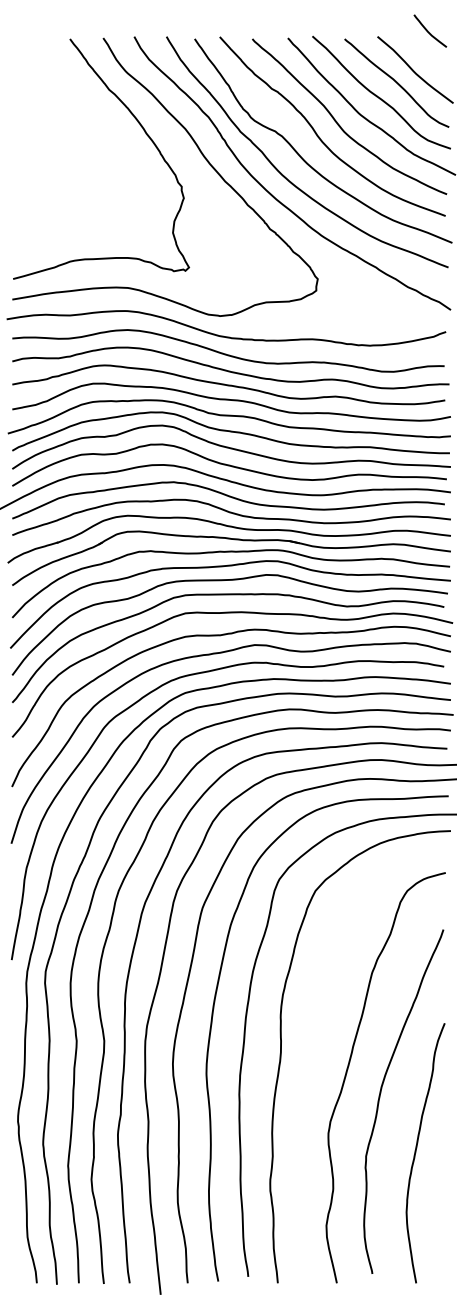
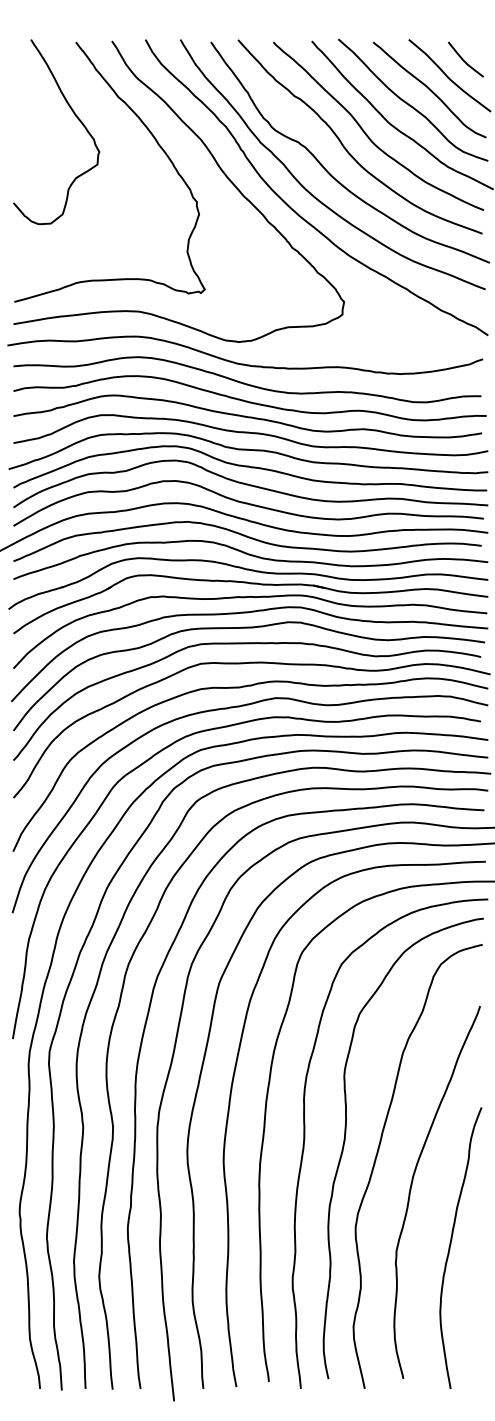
curve: (428, 31) -> (464, 60), moved
curve: (68, 106) -> (74, 115), added
curve: (319, 1054) -> (345, 1141), added

